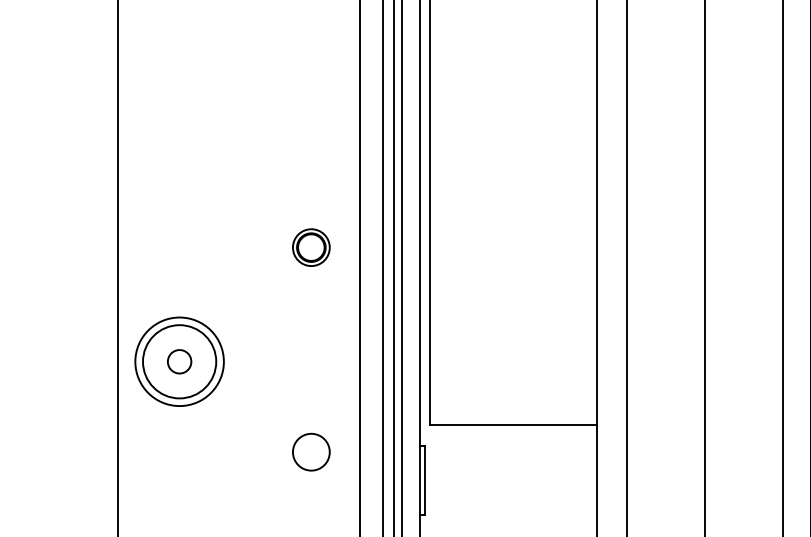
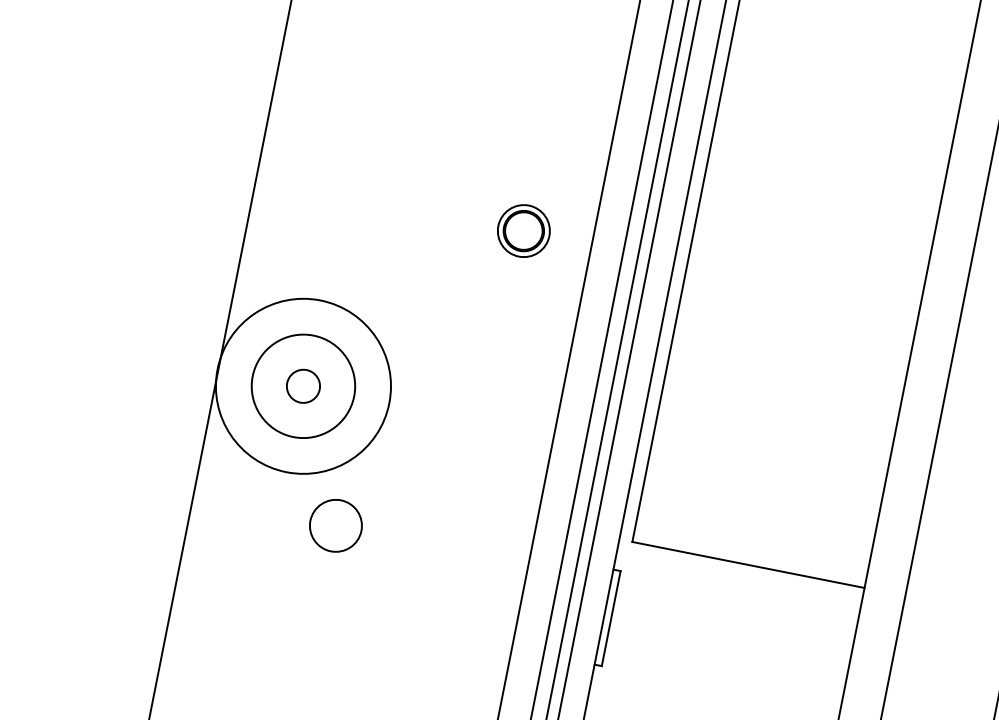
part: (311, 247) -> (524, 230), moved
circle: (179, 361) -> (303, 385), size x1.4
circle: (311, 451) -> (336, 524), moved

